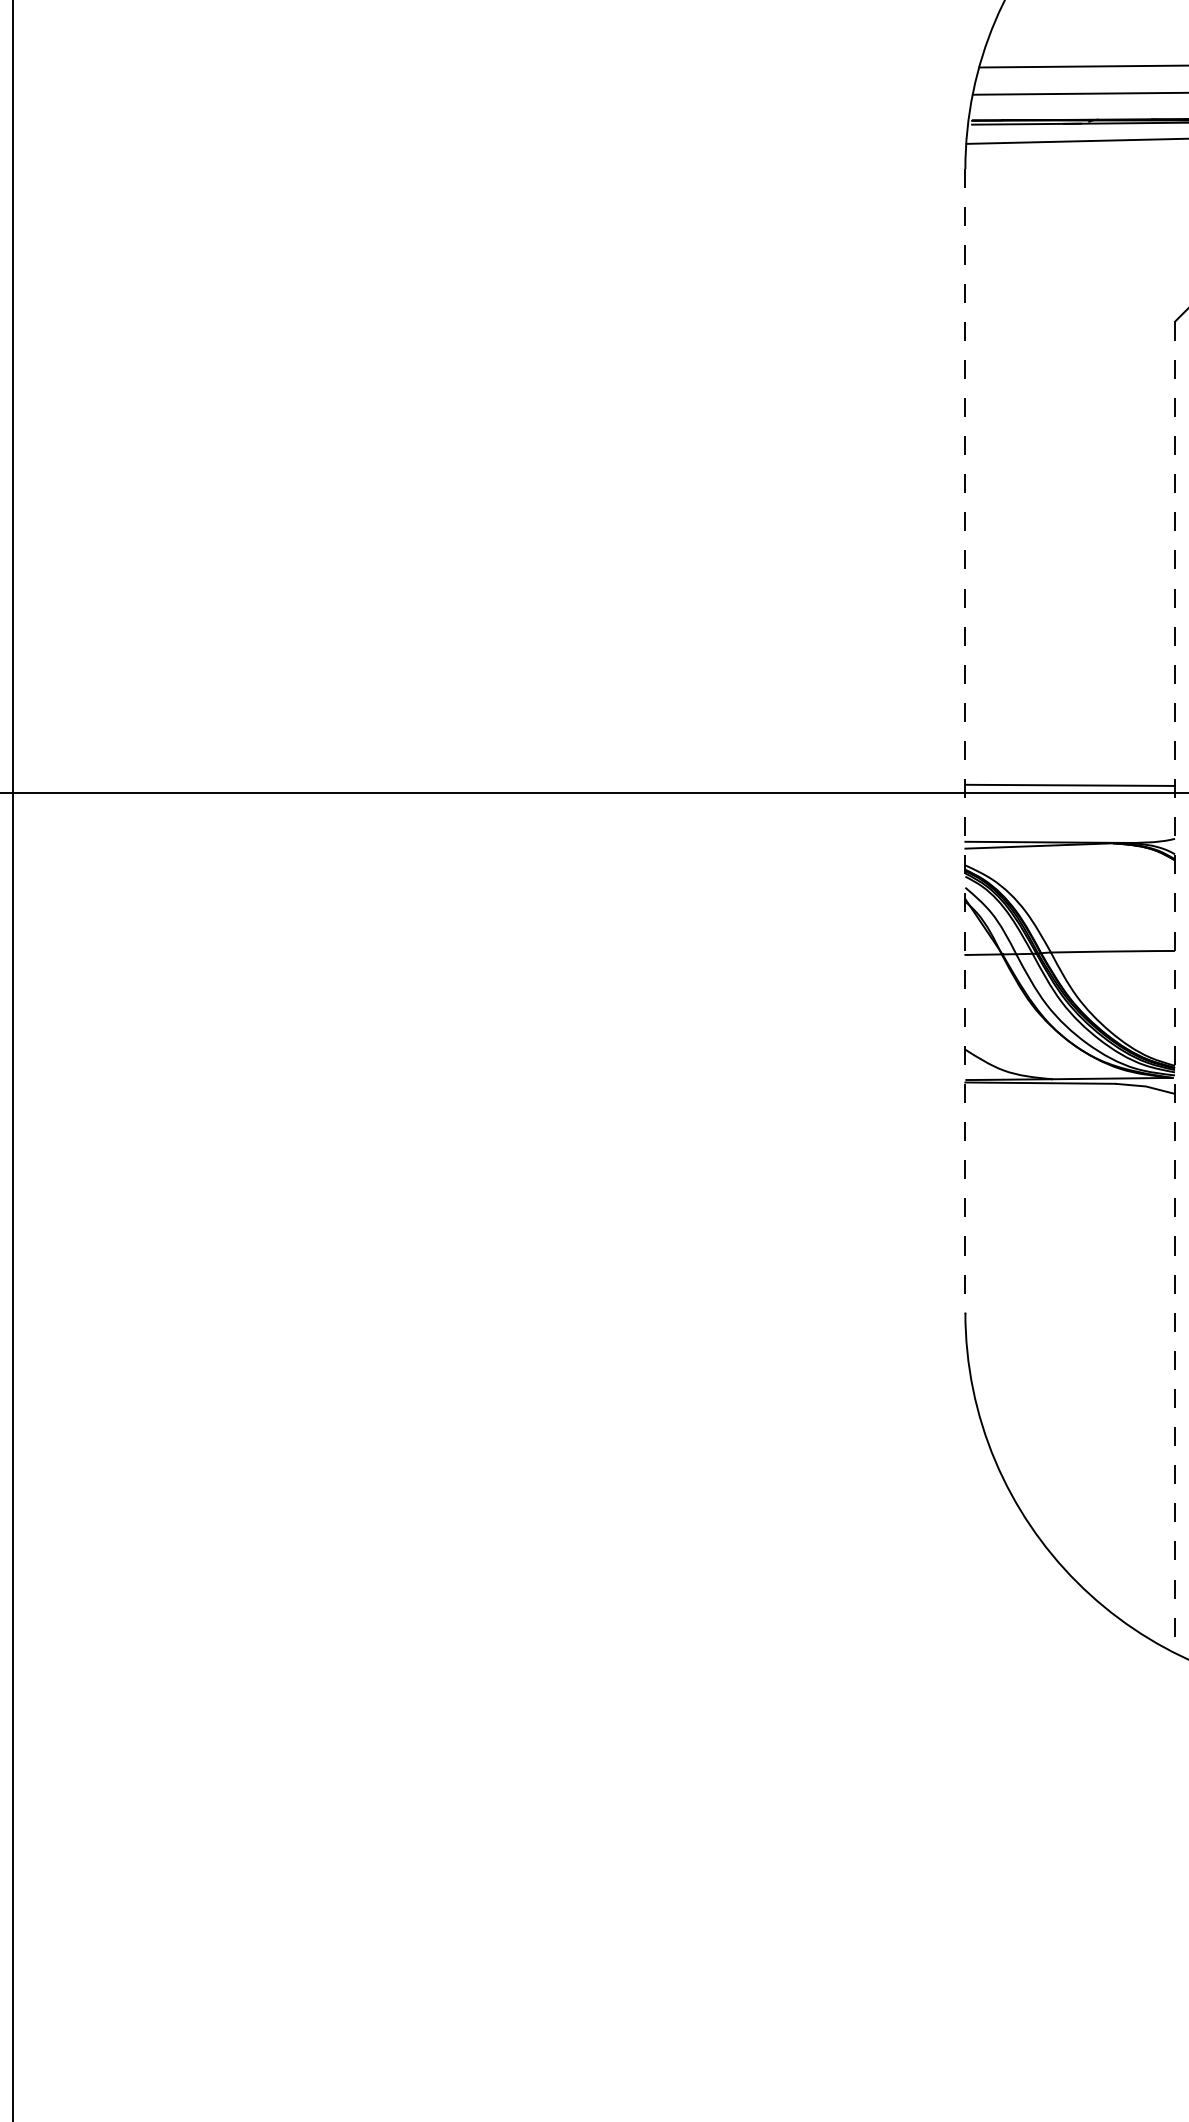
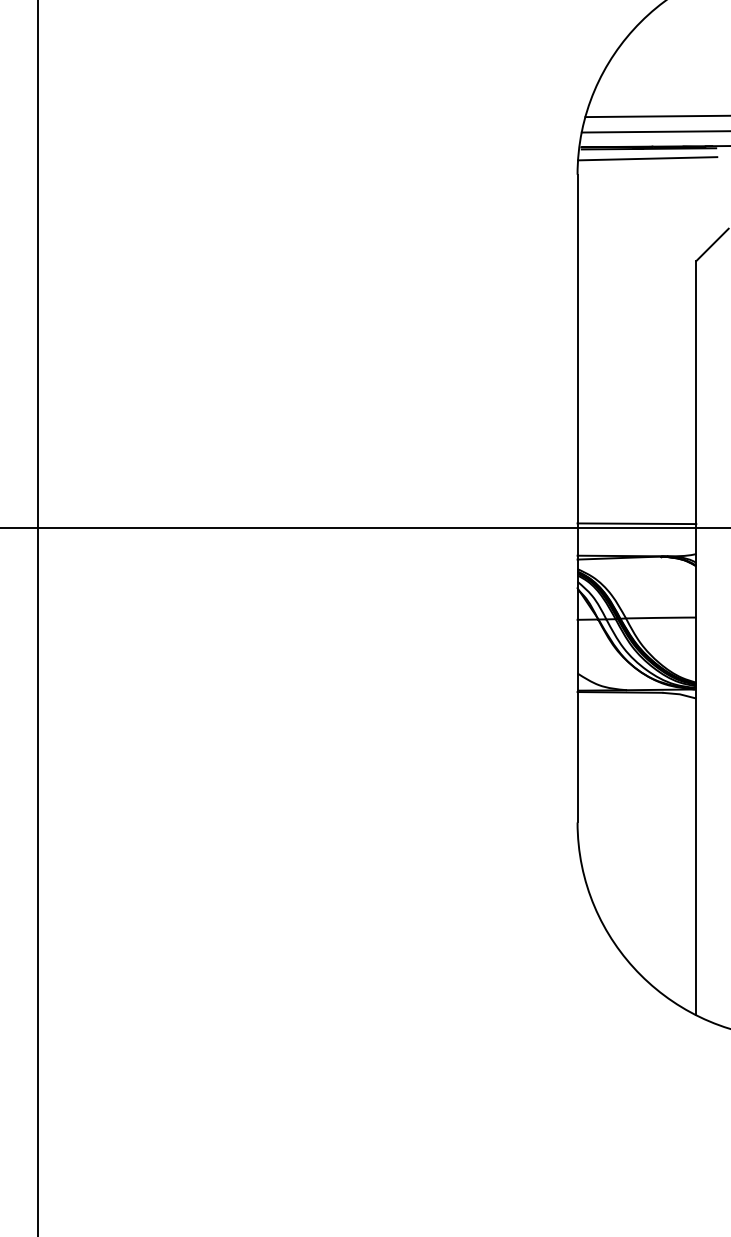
line: (965, 740) -> (577, 498), dashed -> solid
line: (1175, 987) -> (696, 638), dashed -> solid

